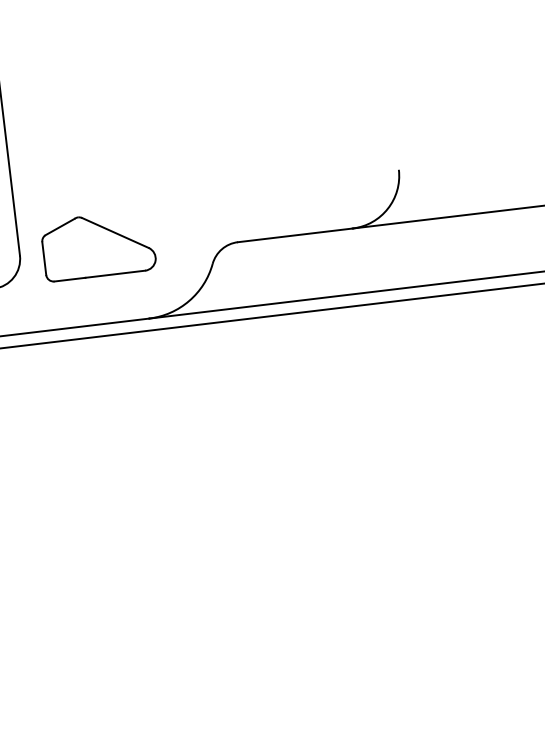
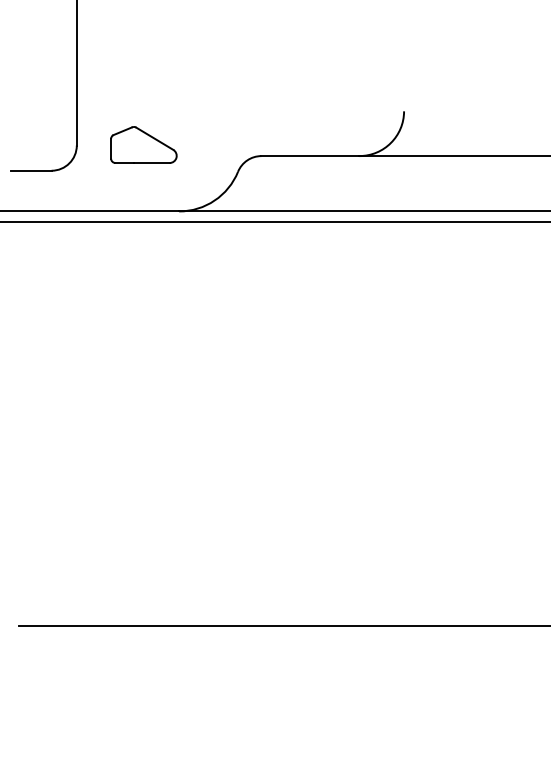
part: (97, 245) -> (143, 144), size x0.7

